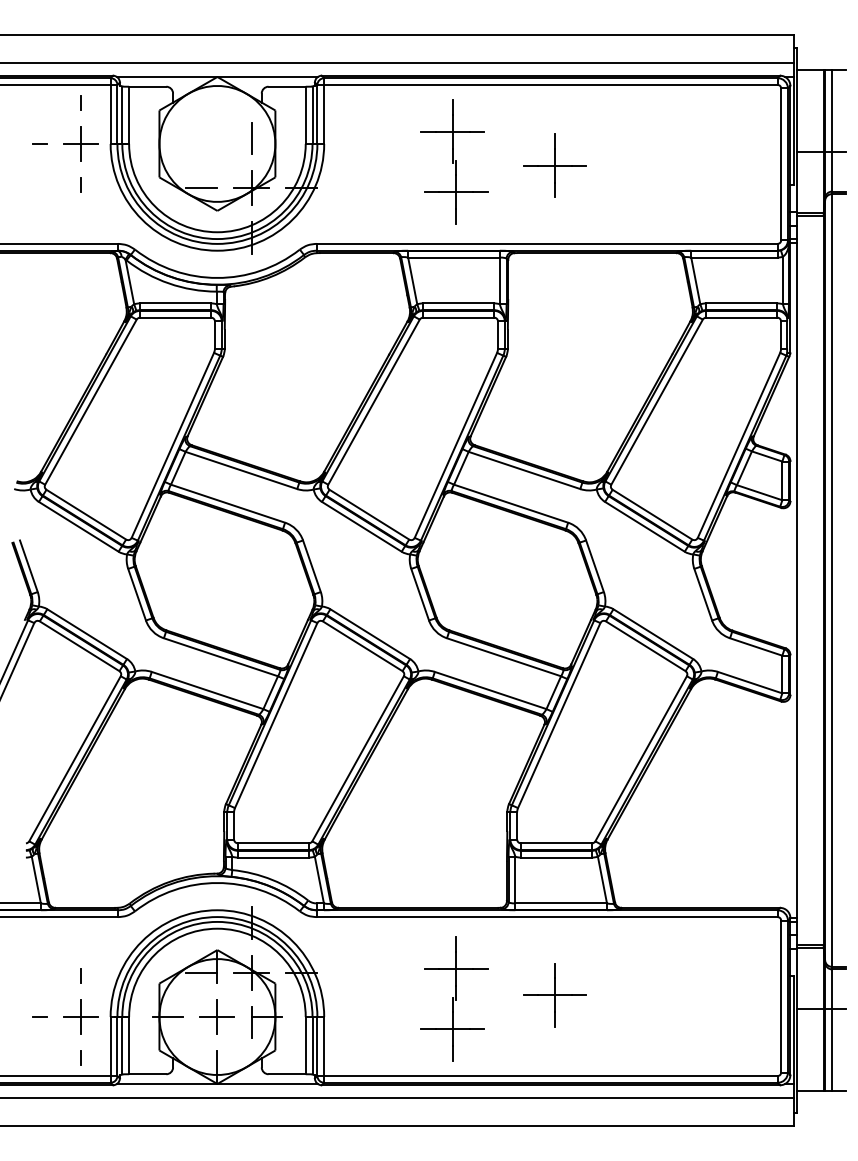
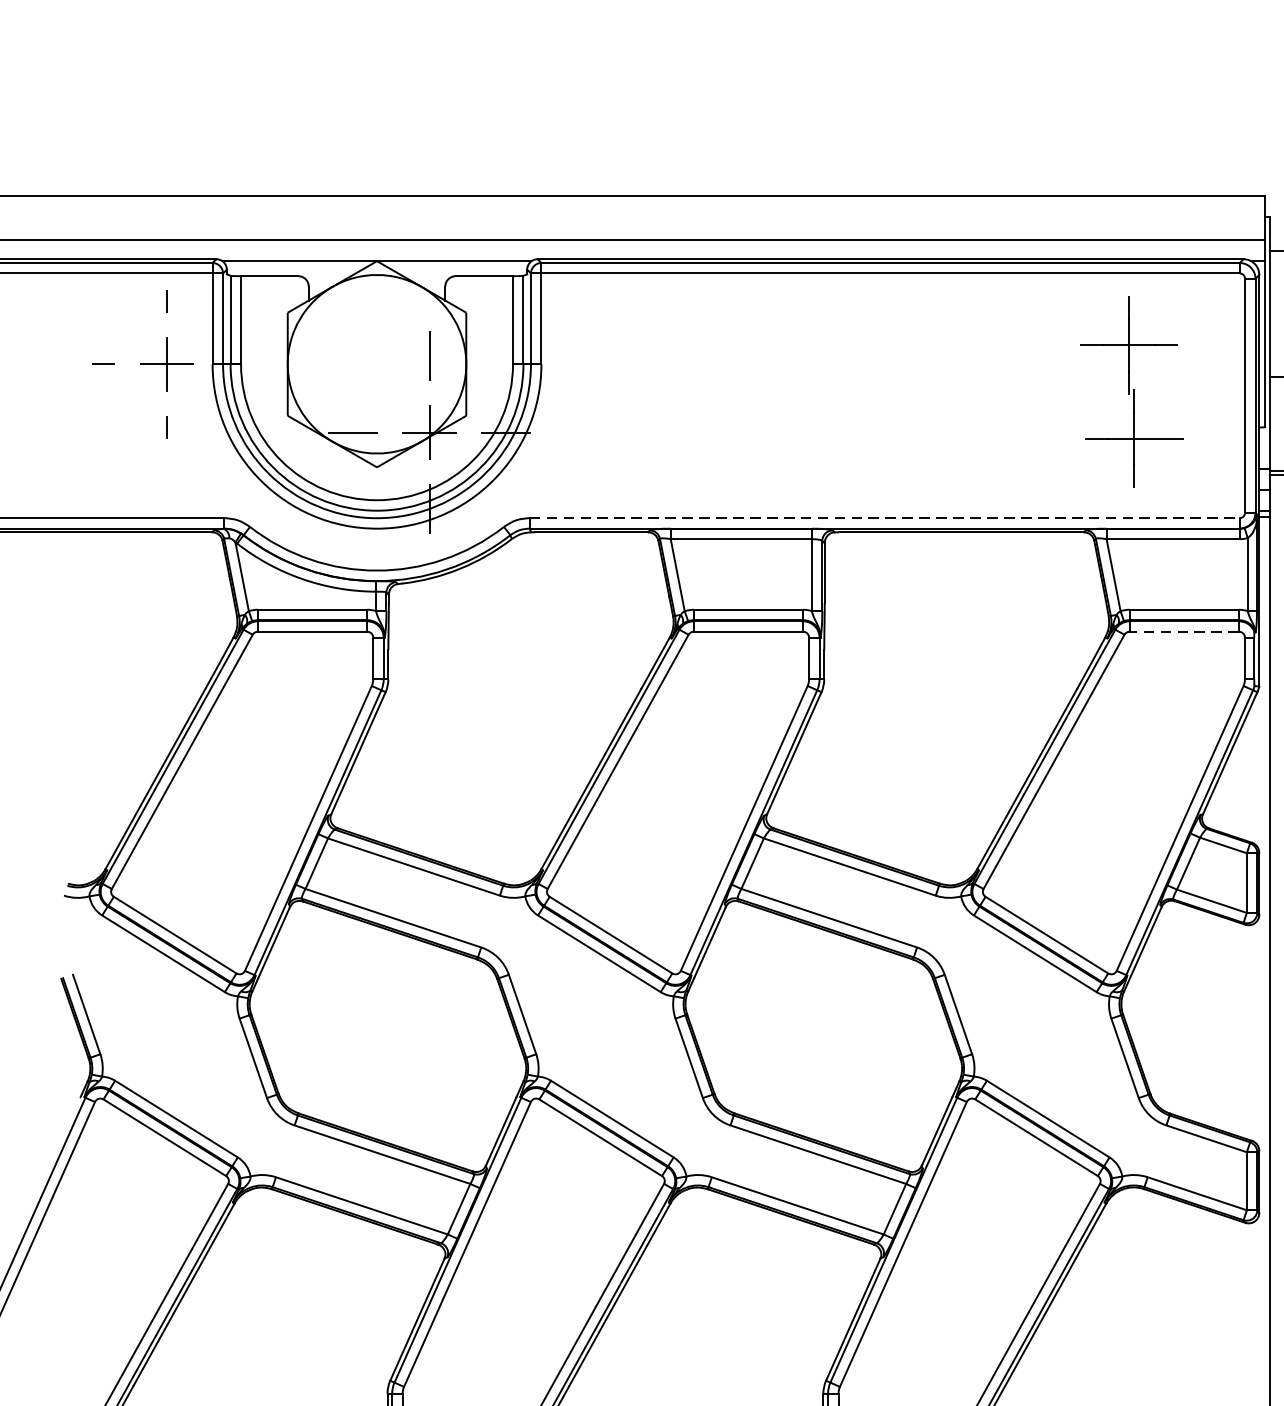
part: (454, 161) -> (1131, 391), moved
part: (554, 165) -> (896, 397), removed
line: (547, 243) -> (885, 517), solid -> dashed
line: (741, 317) -> (1183, 631), solid -> dashed

